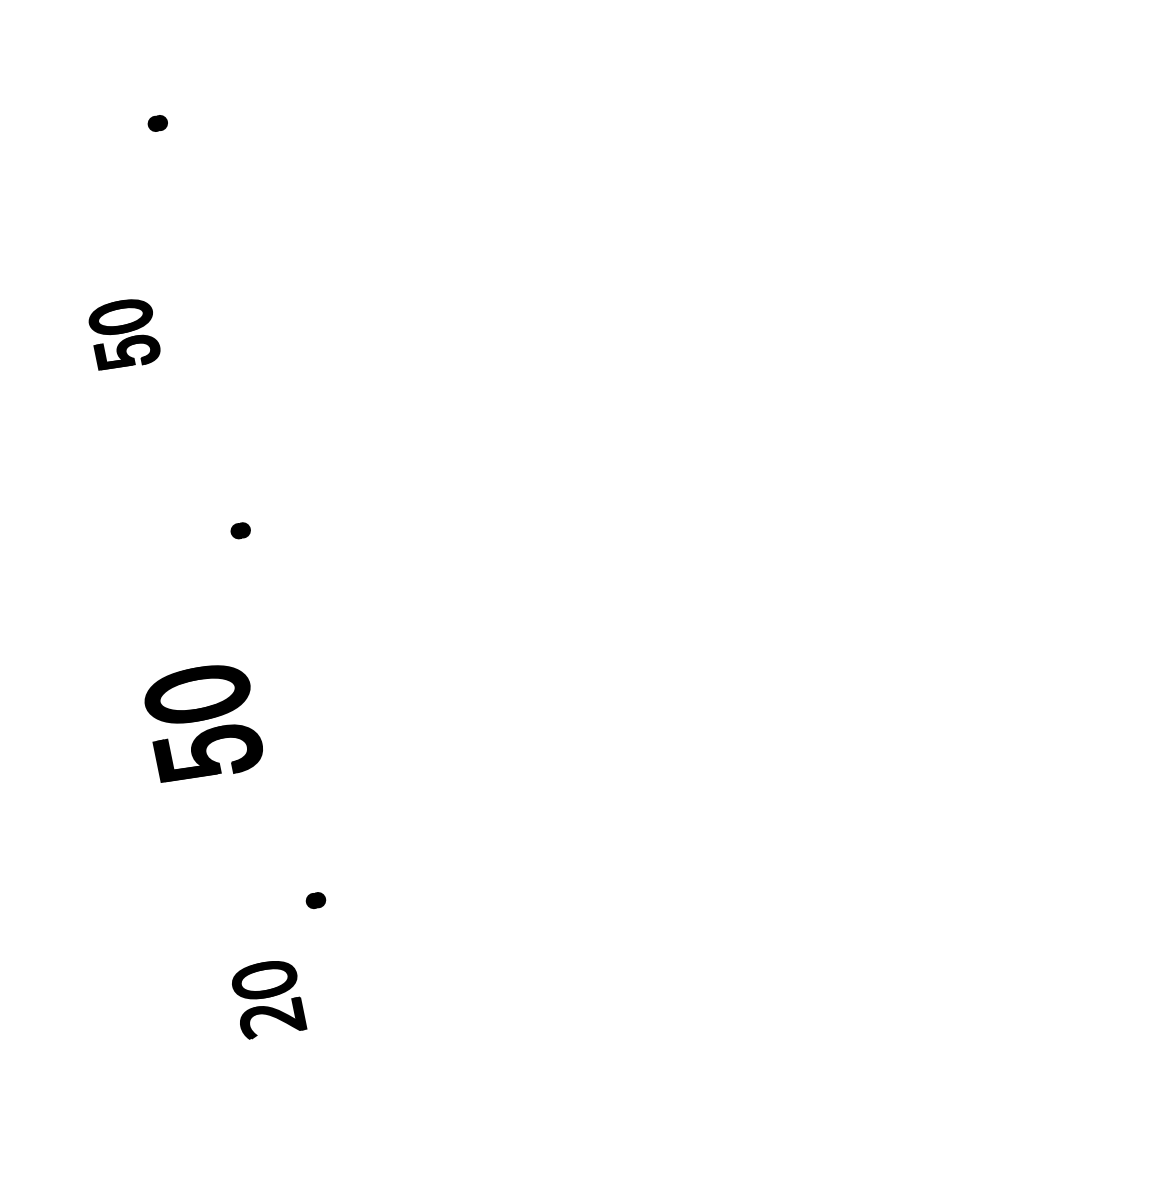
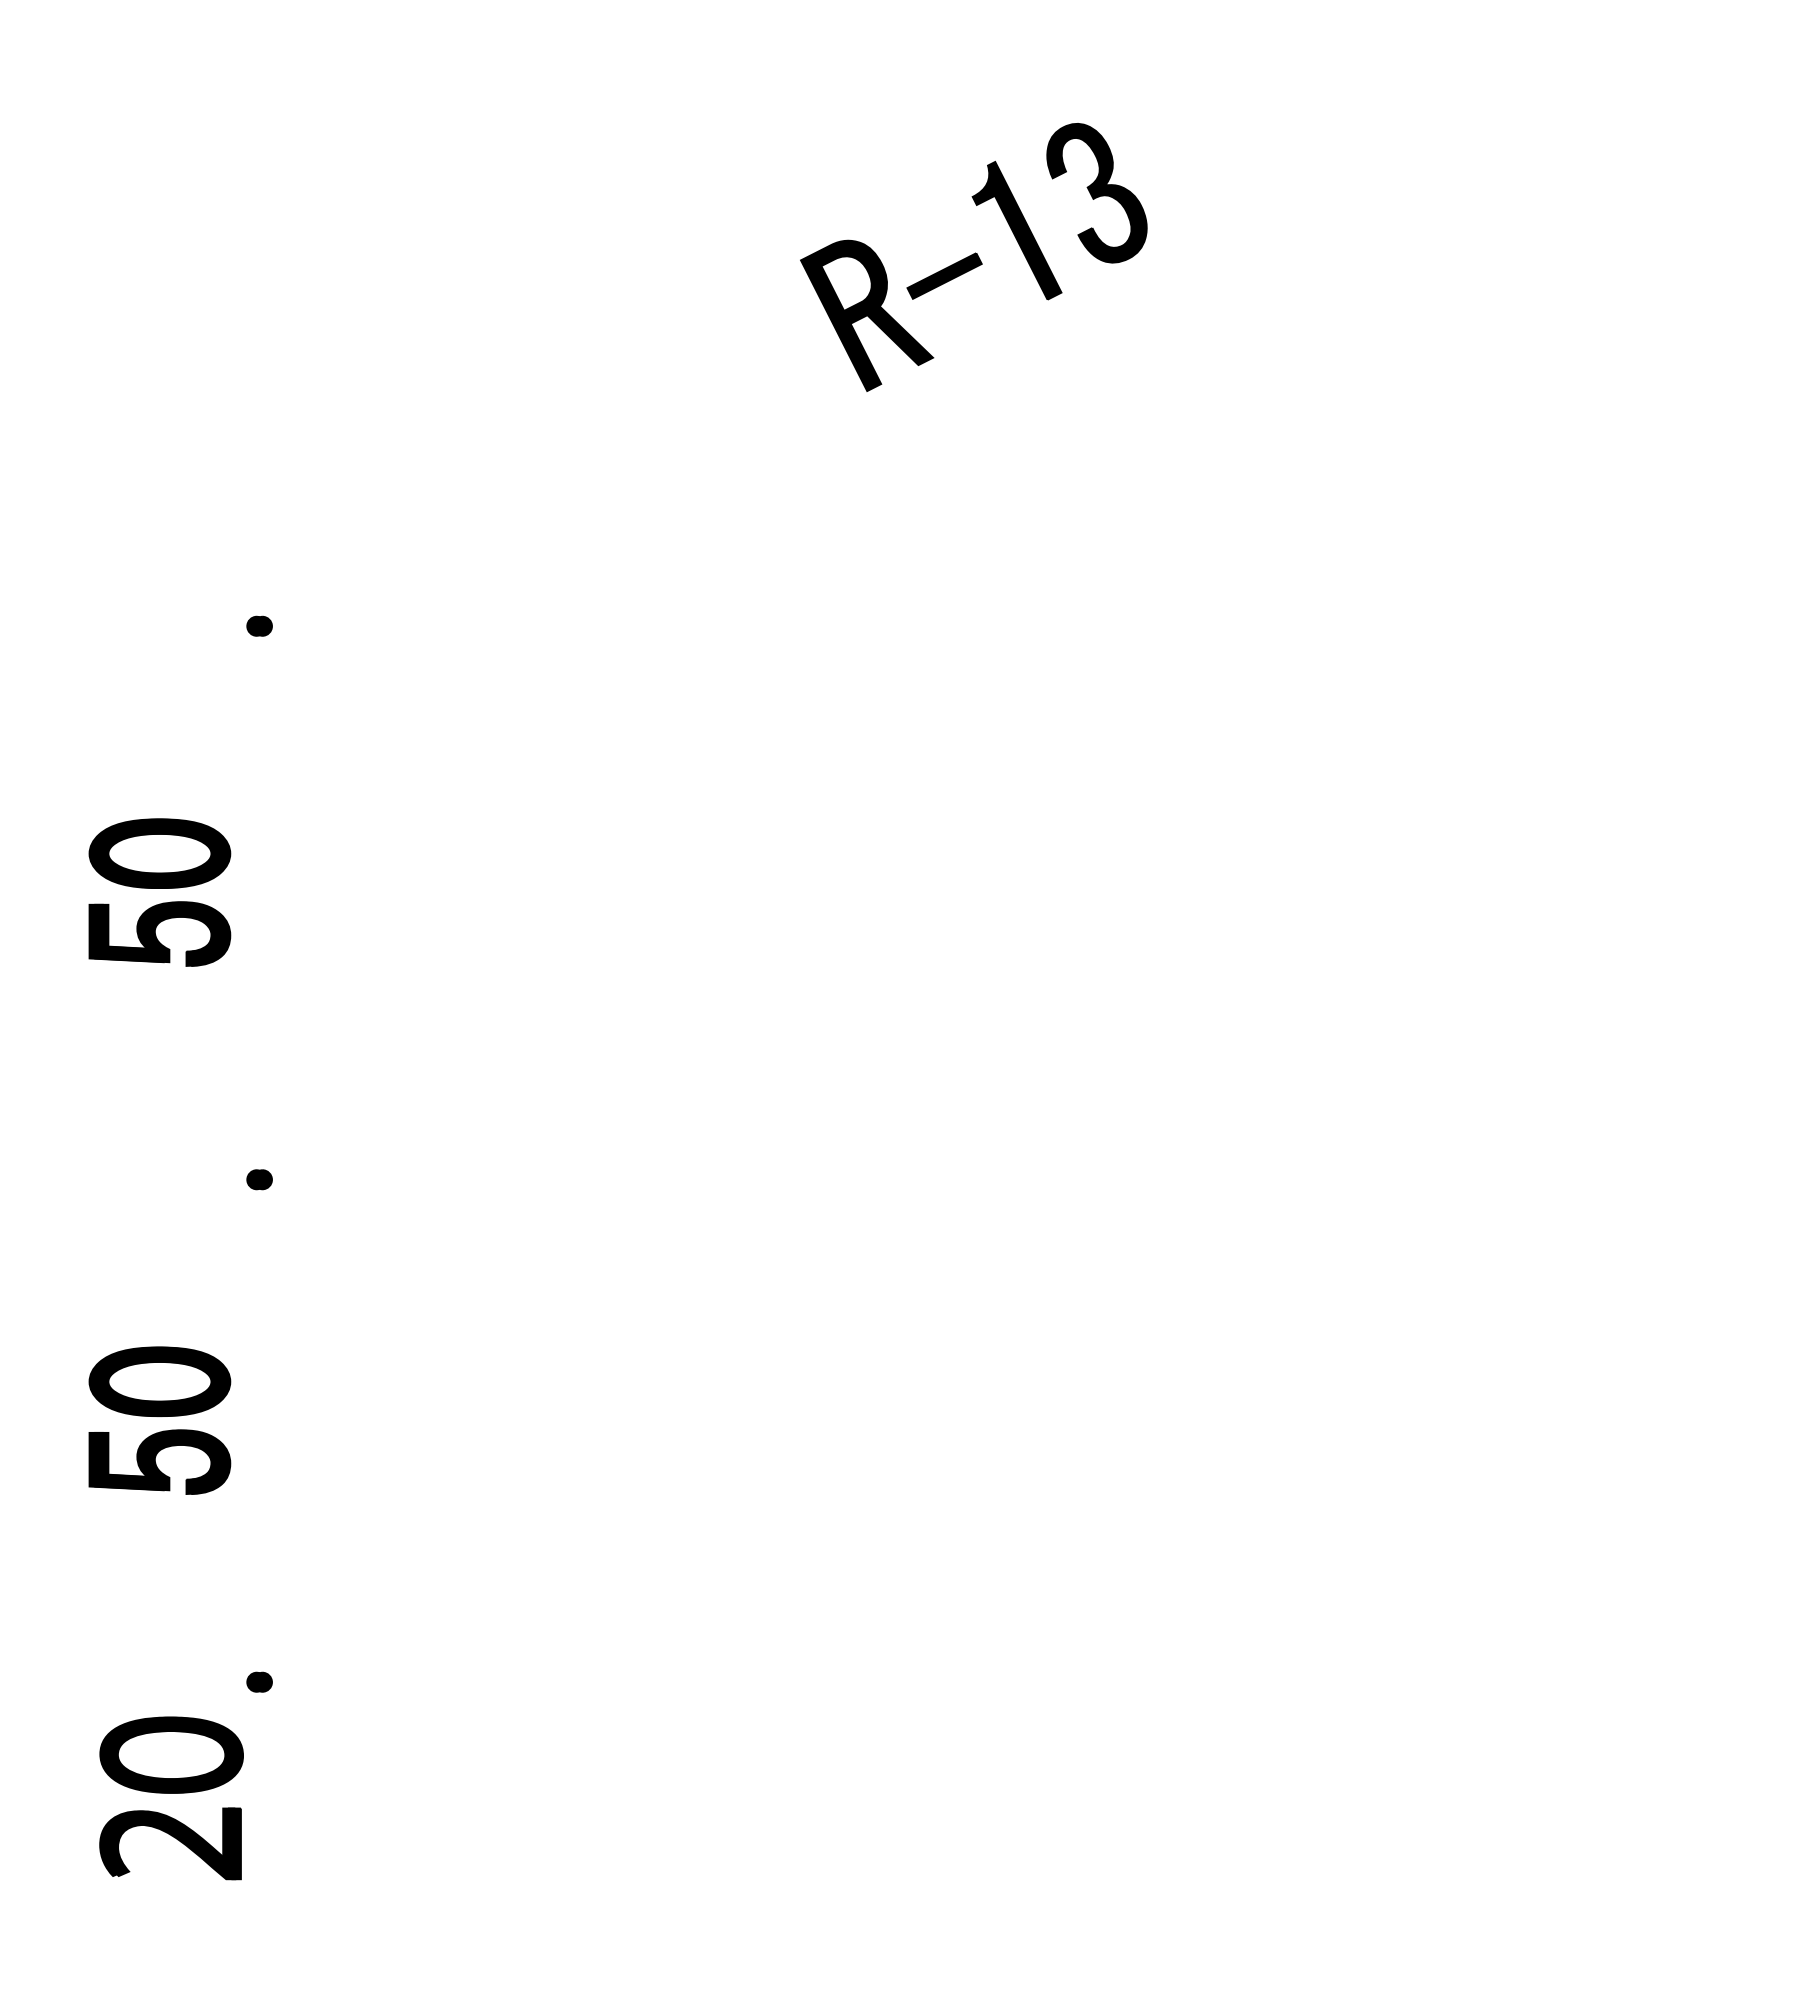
part: (124, 334) -> (159, 892), size x1.67
part: (268, 999) -> (171, 1798), size x1.67

